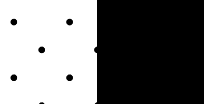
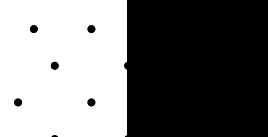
part: (13, 21) -> (33, 28), moved

